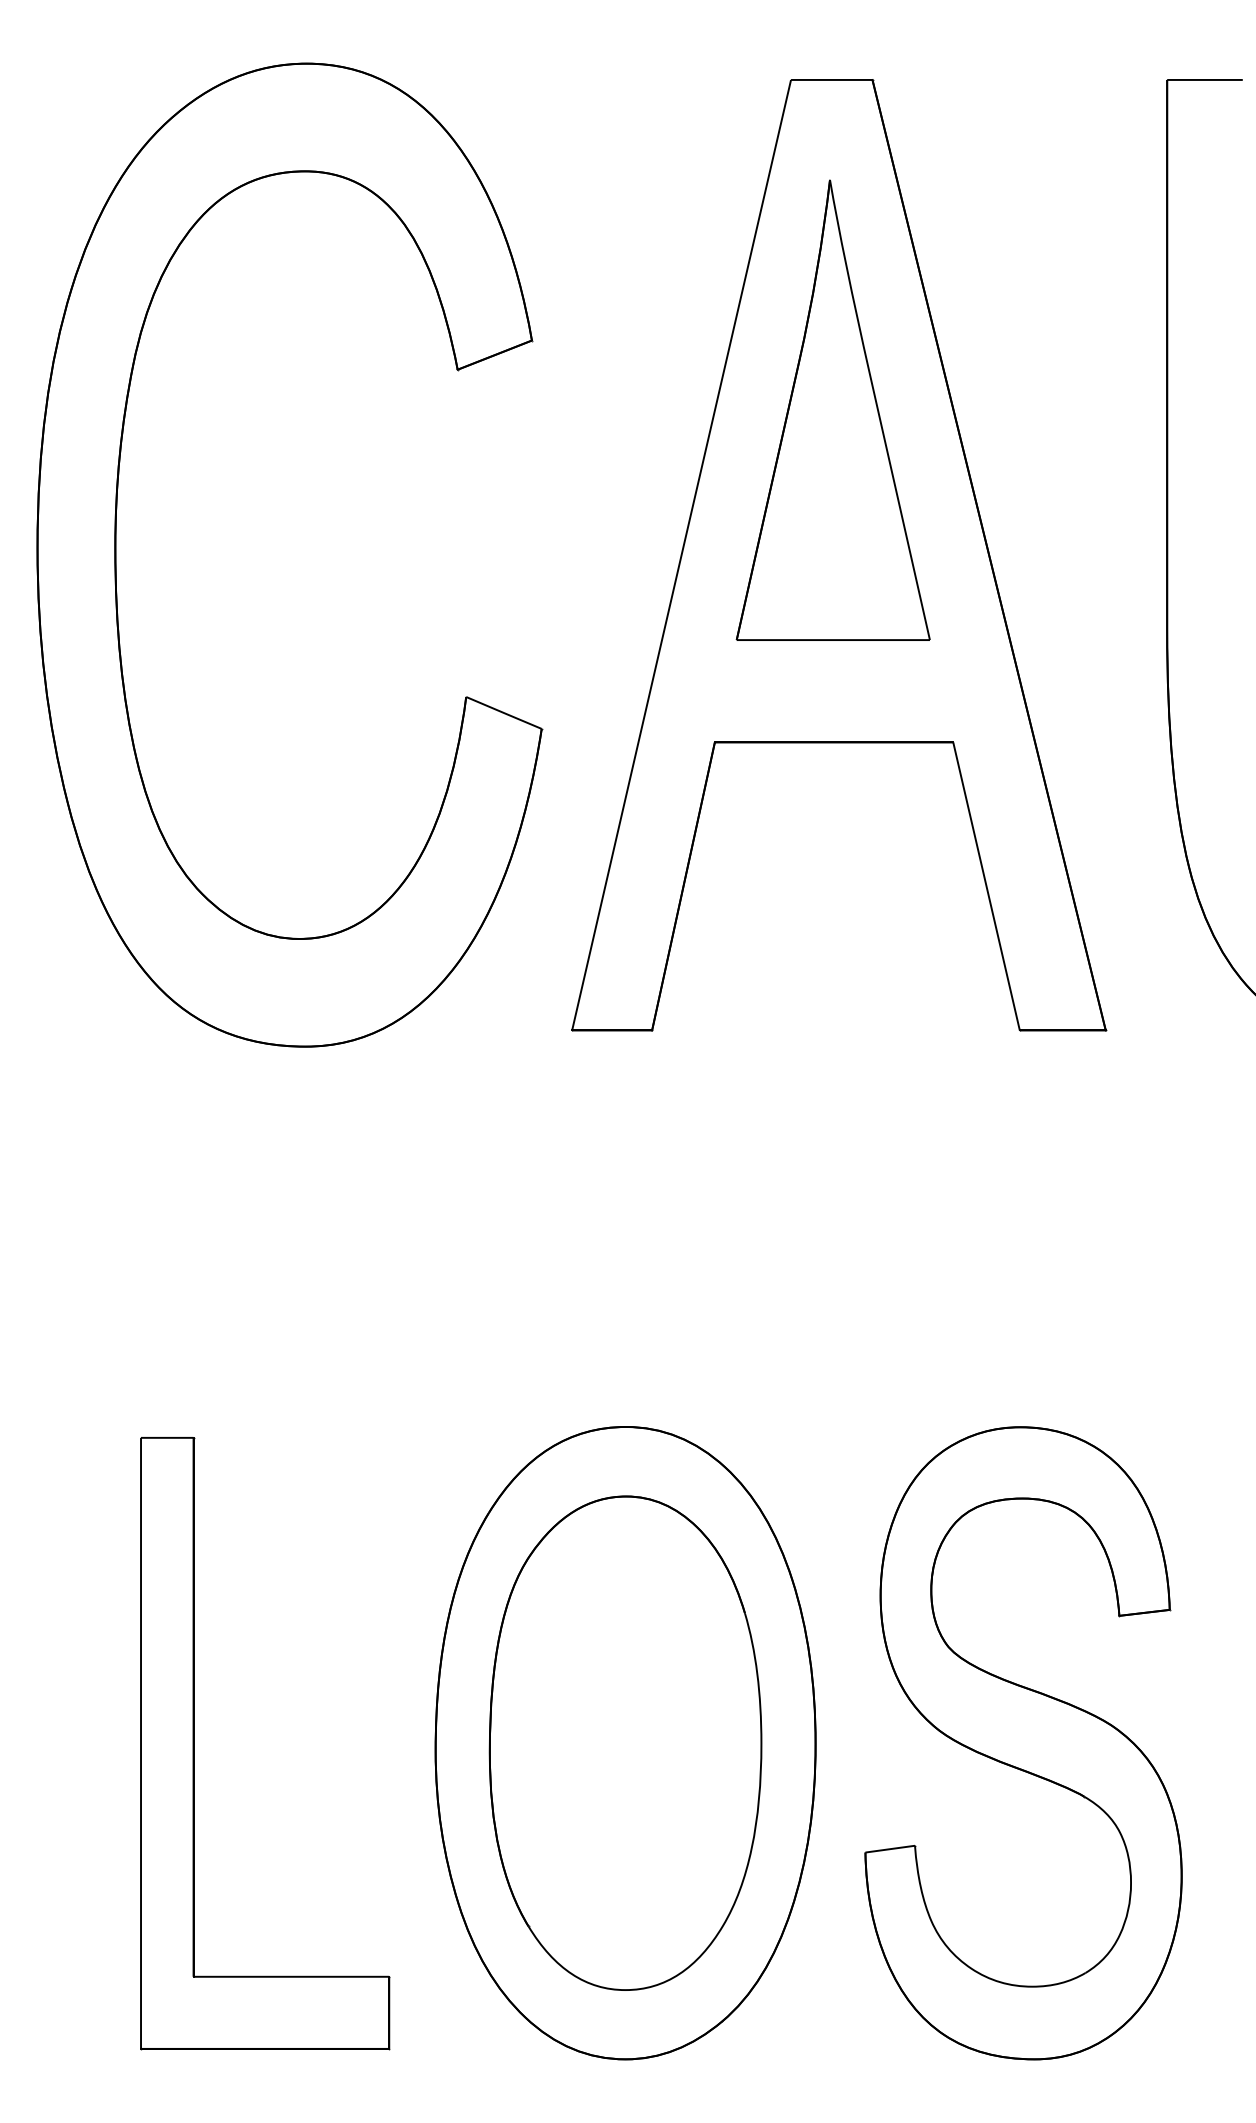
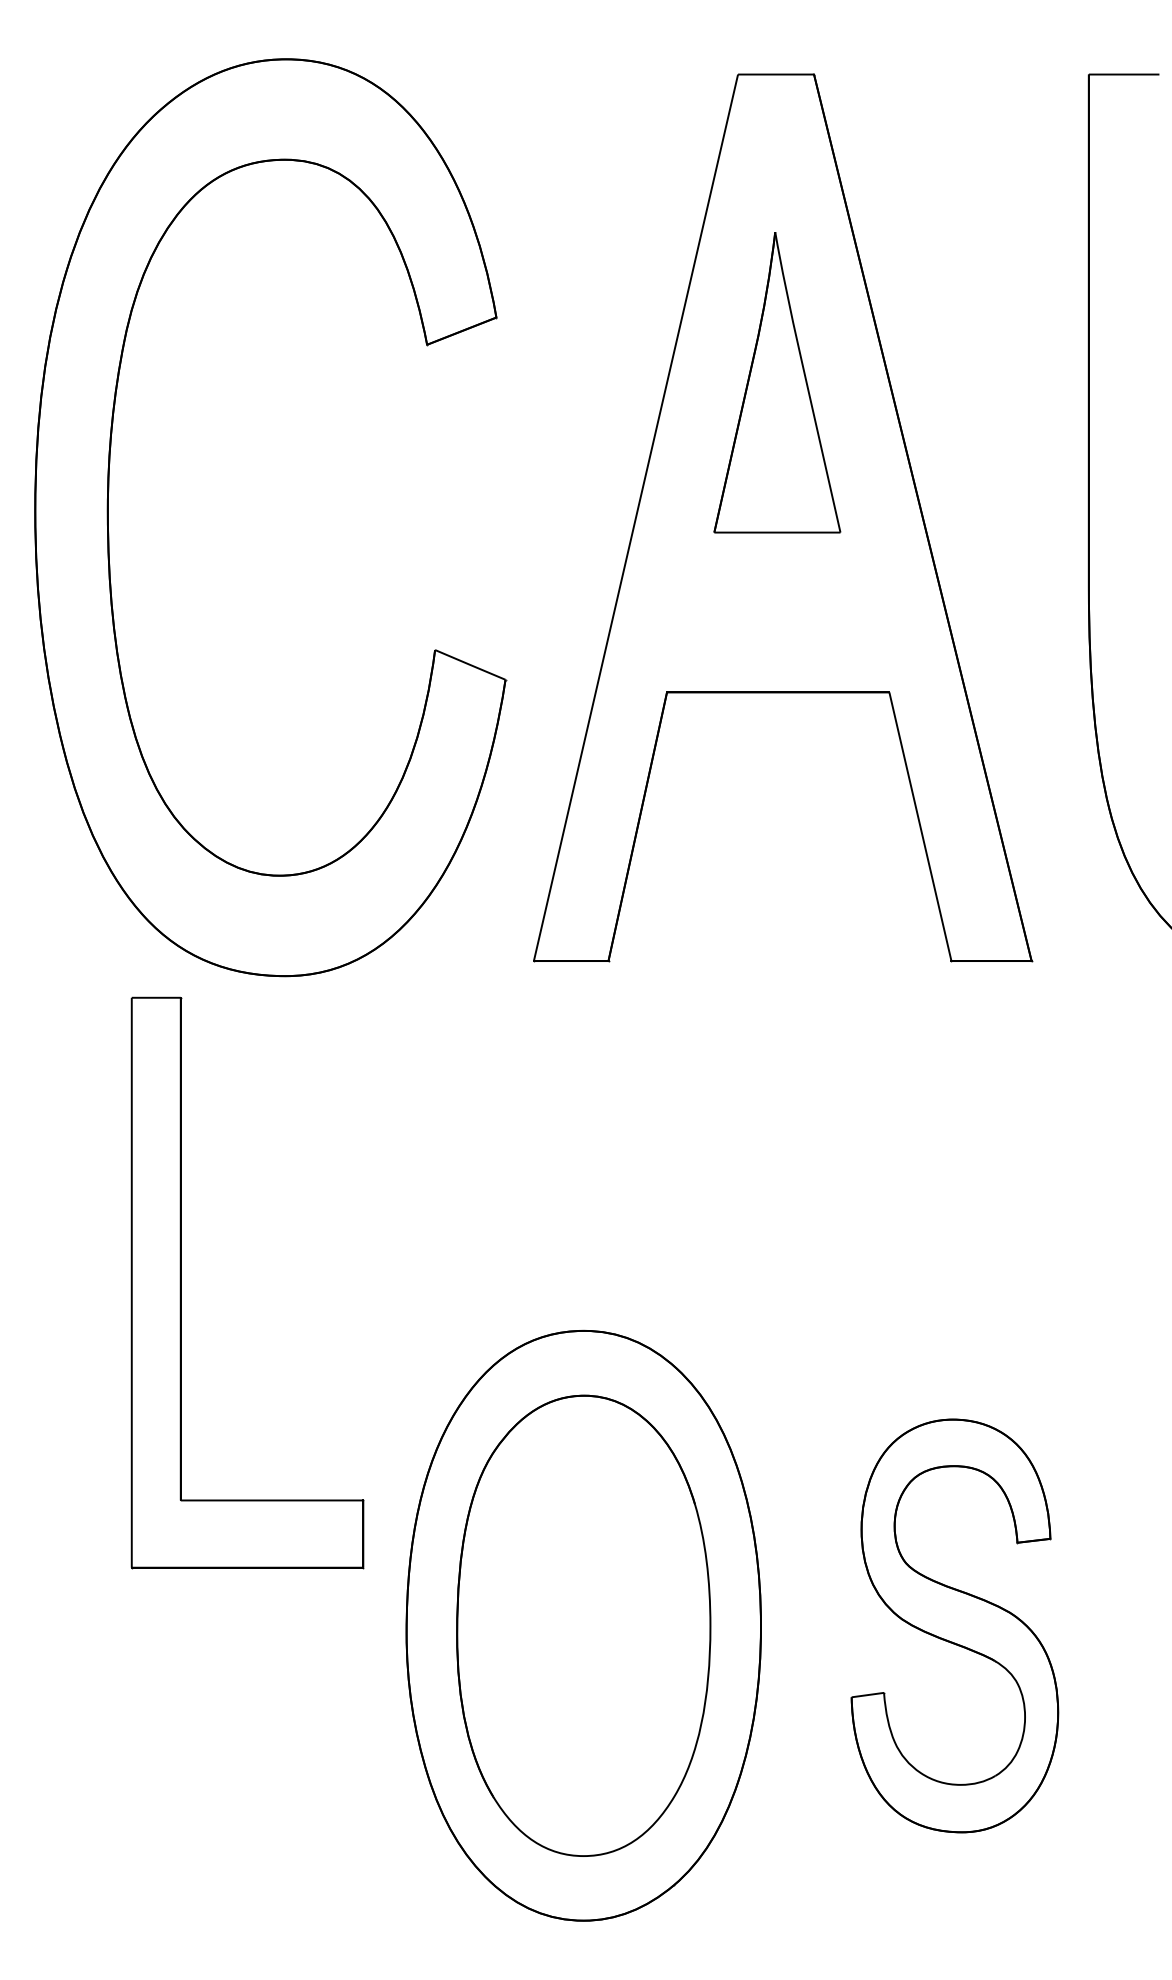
part: (832, 409) -> (776, 381), size x0.7
part: (194, 1743) -> (181, 1282), moved
part: (1023, 1743) -> (954, 1626), size x0.7

